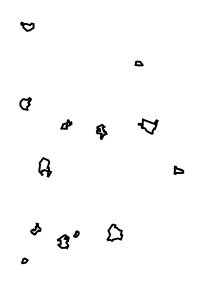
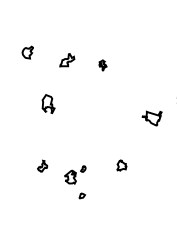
part: (25, 103) -> (27, 52), moved
part: (66, 124) -> (67, 60), size x1.43
part: (147, 126) -> (151, 118), moved
part: (101, 131) -> (102, 65), size x0.71
part: (114, 232) -> (121, 165), size x0.62
part: (24, 260) -> (81, 195), moved

